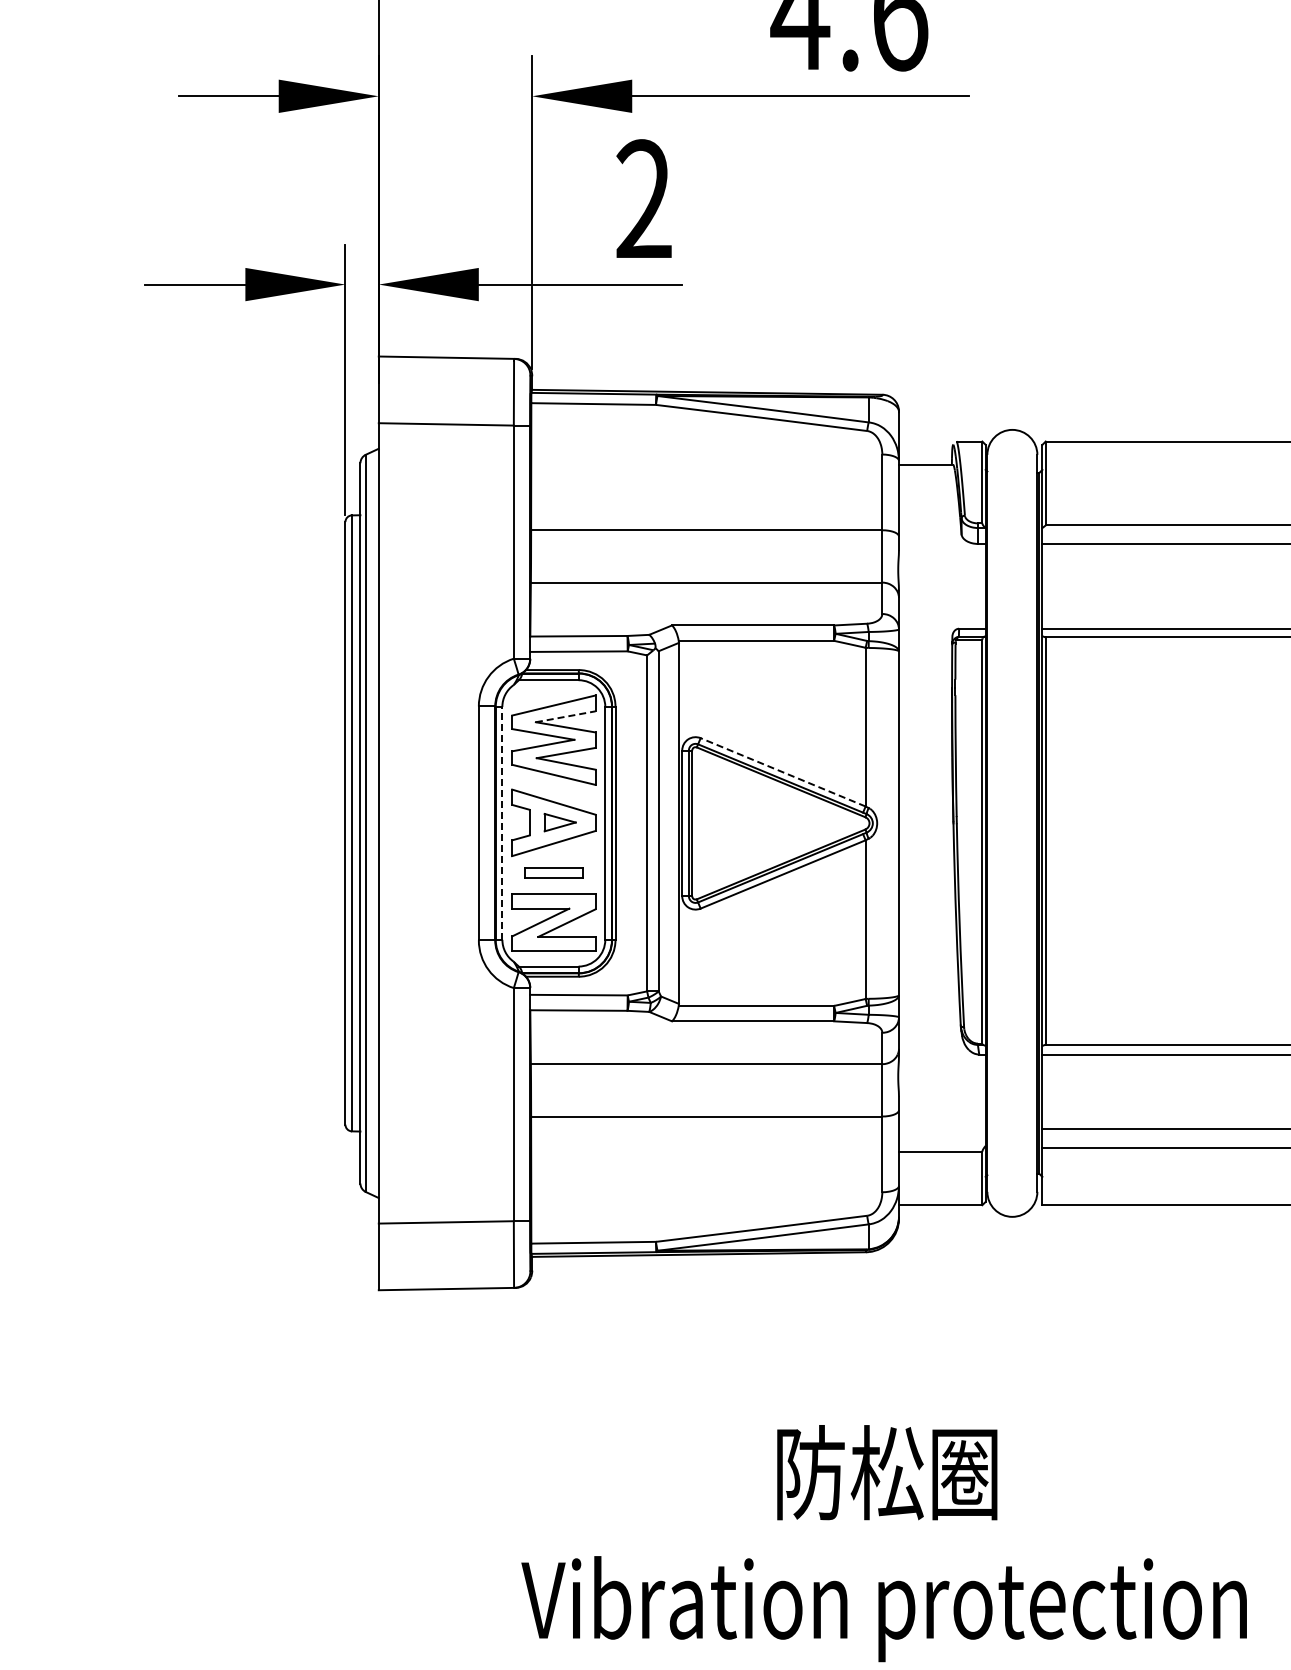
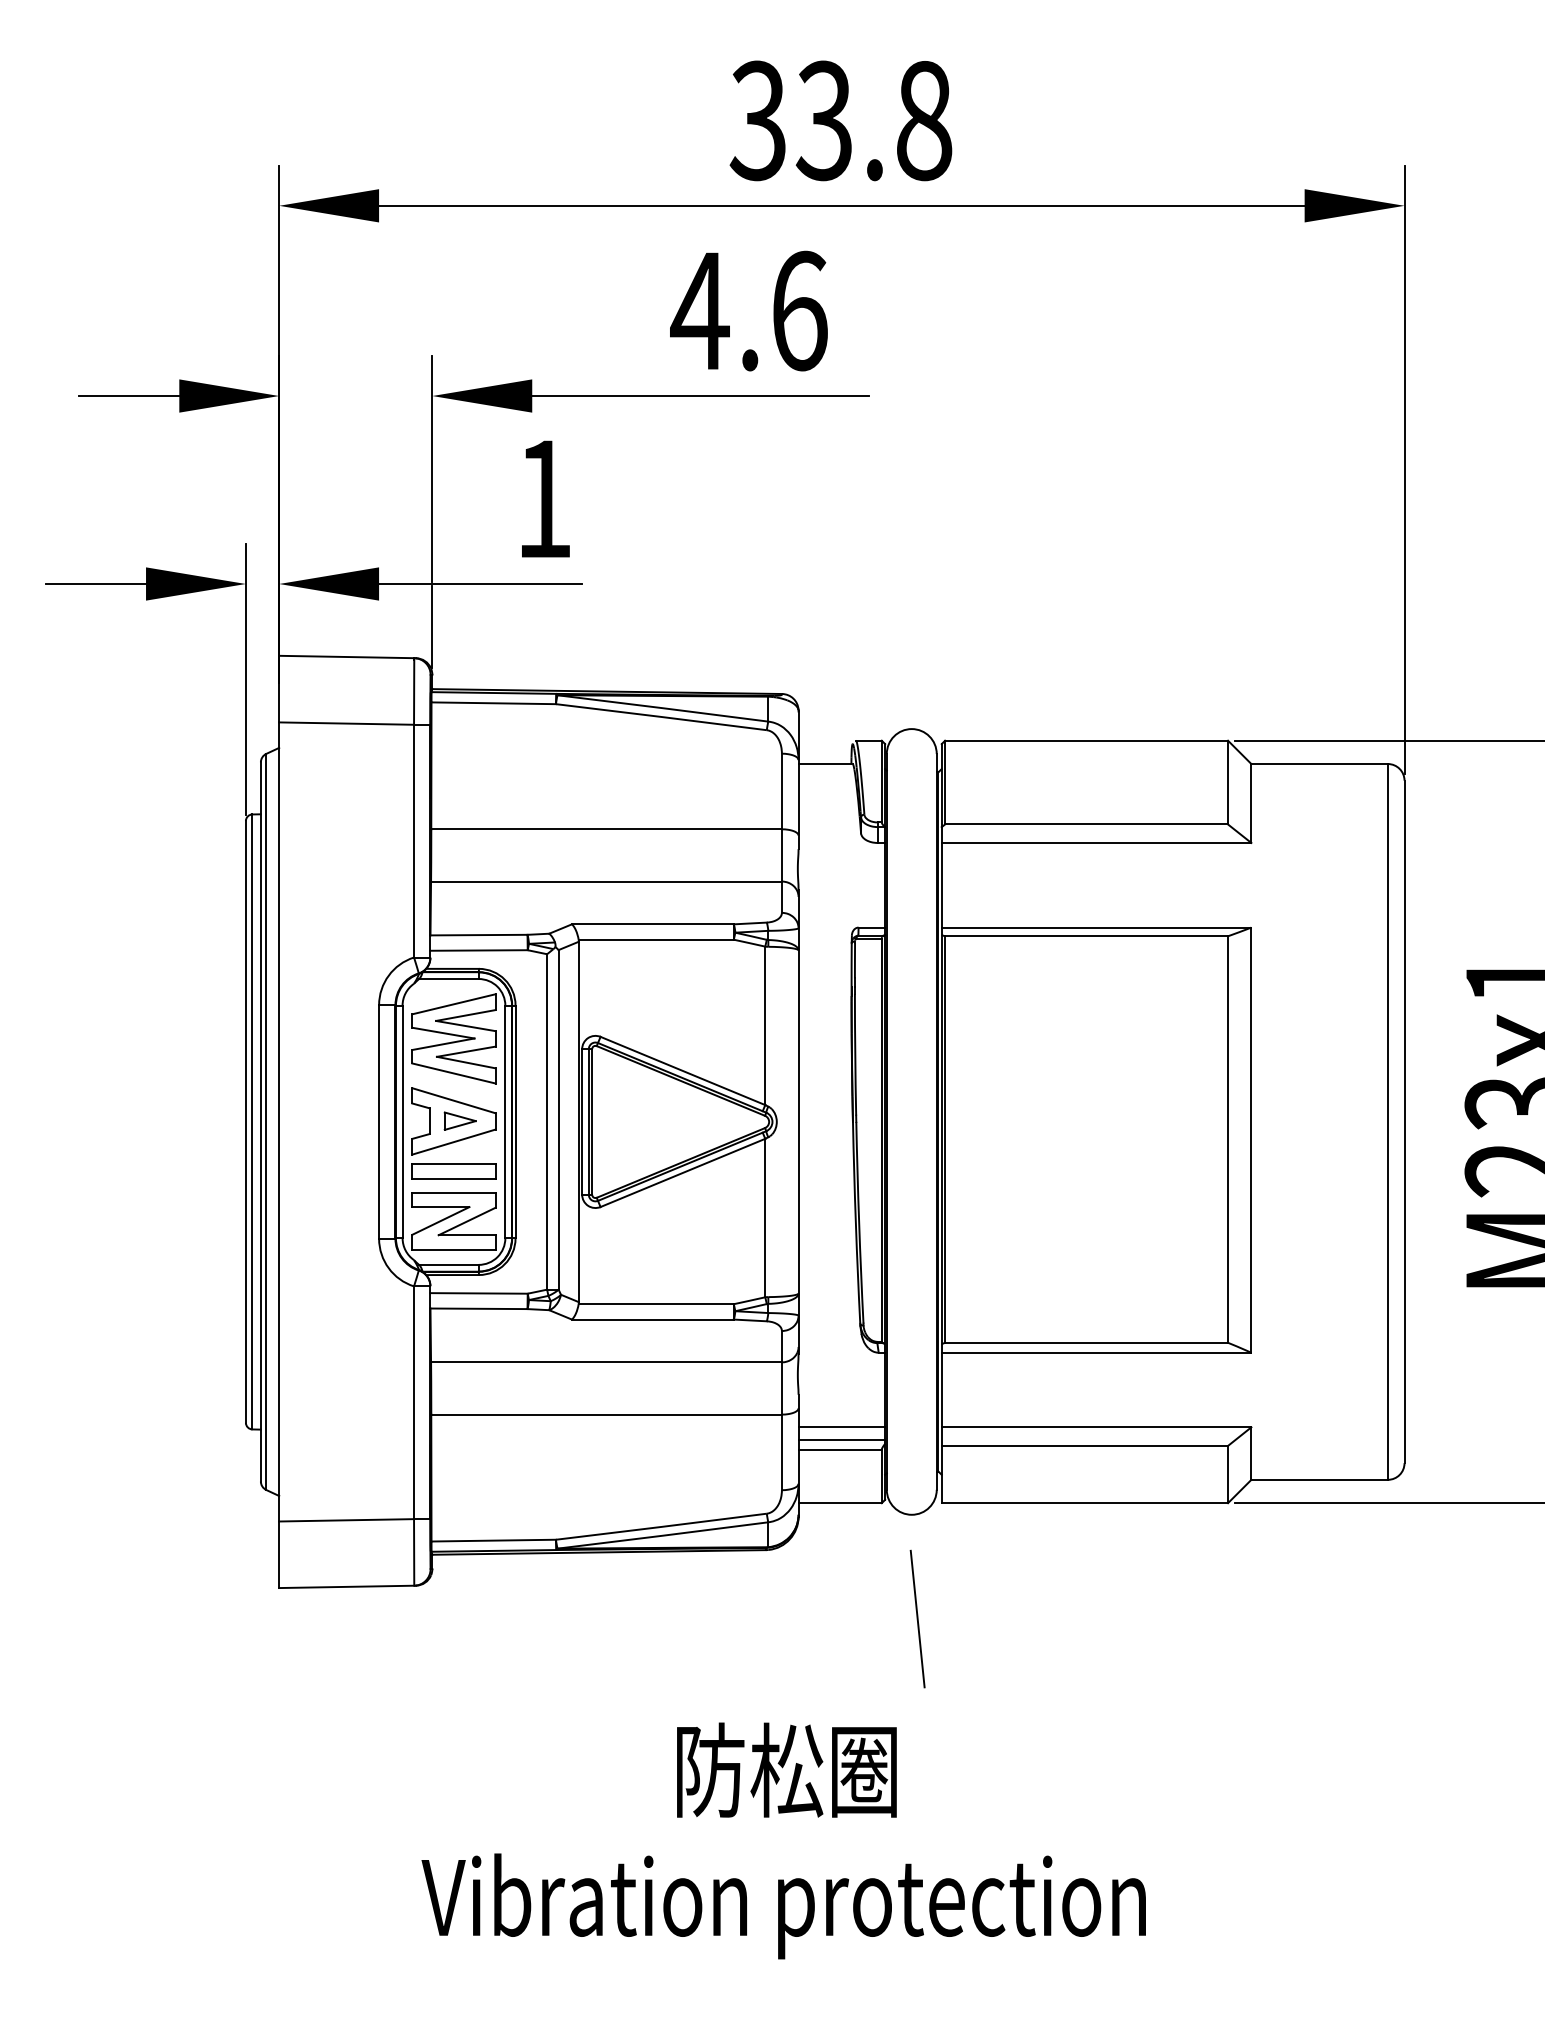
text: (643, 197) -> (543, 497), 2 -> 1
line: (566, 716) -> (466, 1015), dashed -> solid
line: (782, 771) -> (682, 1070), dashed -> solid
line: (502, 822) -> (402, 1121), dashed -> solid
part: (553, 873) -> (453, 1171), size x1.43
line: (941, 1129) -> (841, 1427), added
line: (941, 1142) -> (841, 1440), added
line: (1018, 1320) -> (917, 1618), added

